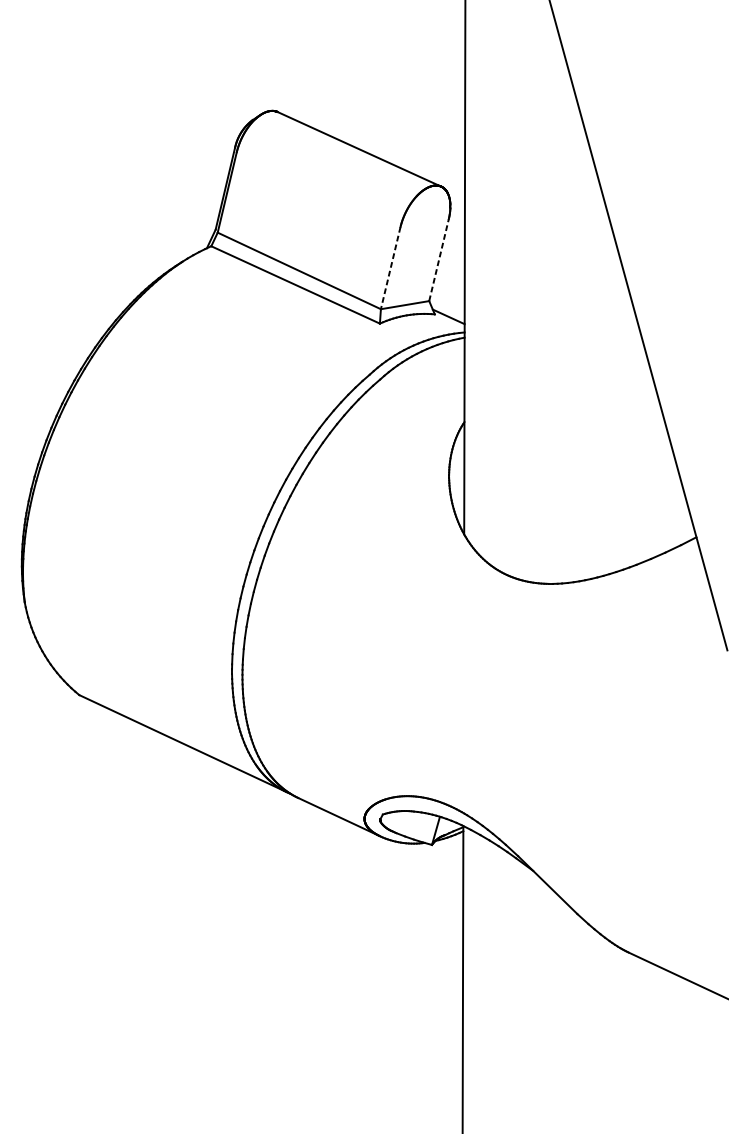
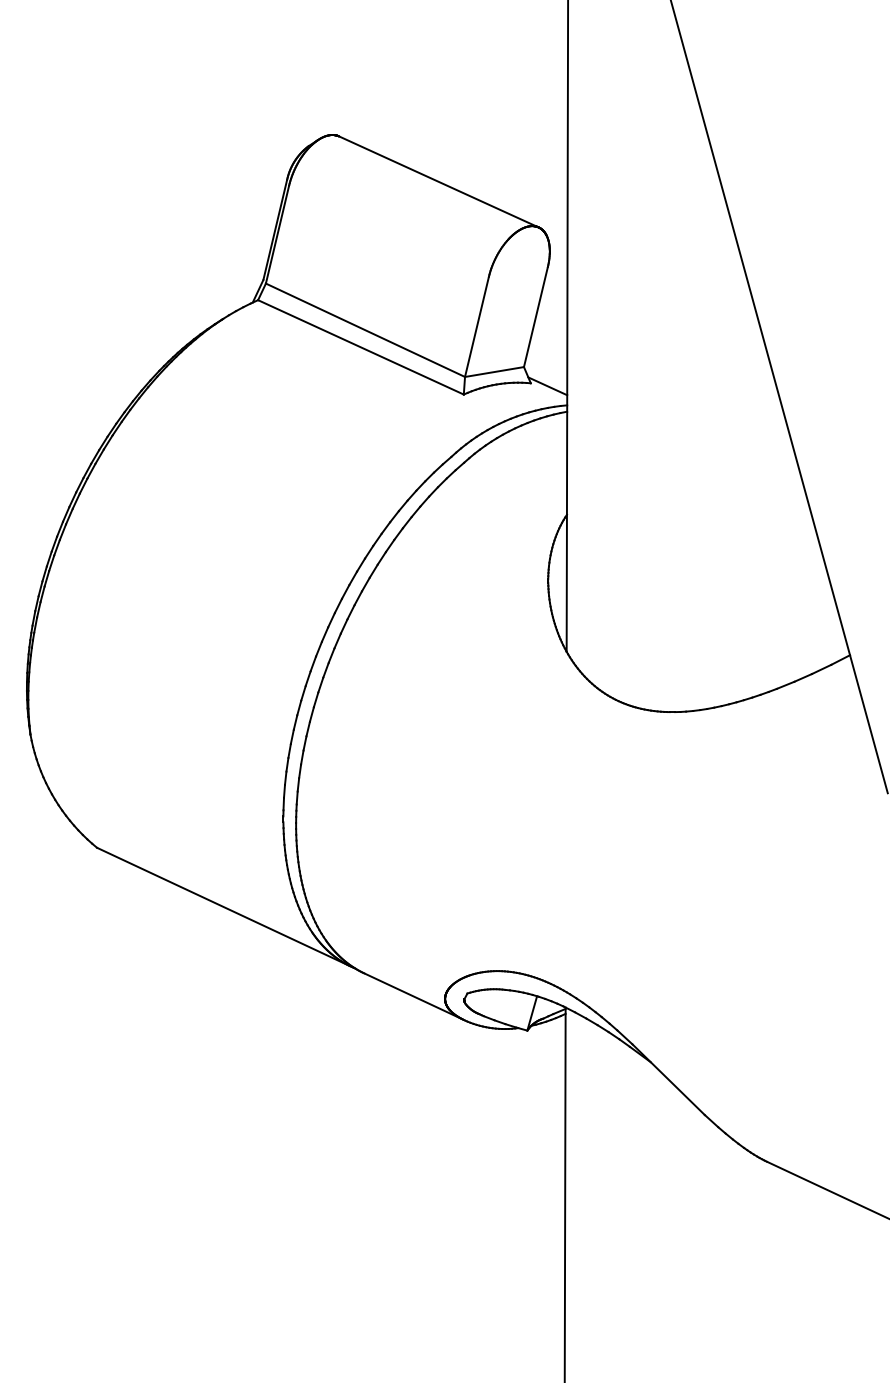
line: (439, 259) -> (536, 316), dashed -> solid
line: (390, 267) -> (476, 326), dashed -> solid

